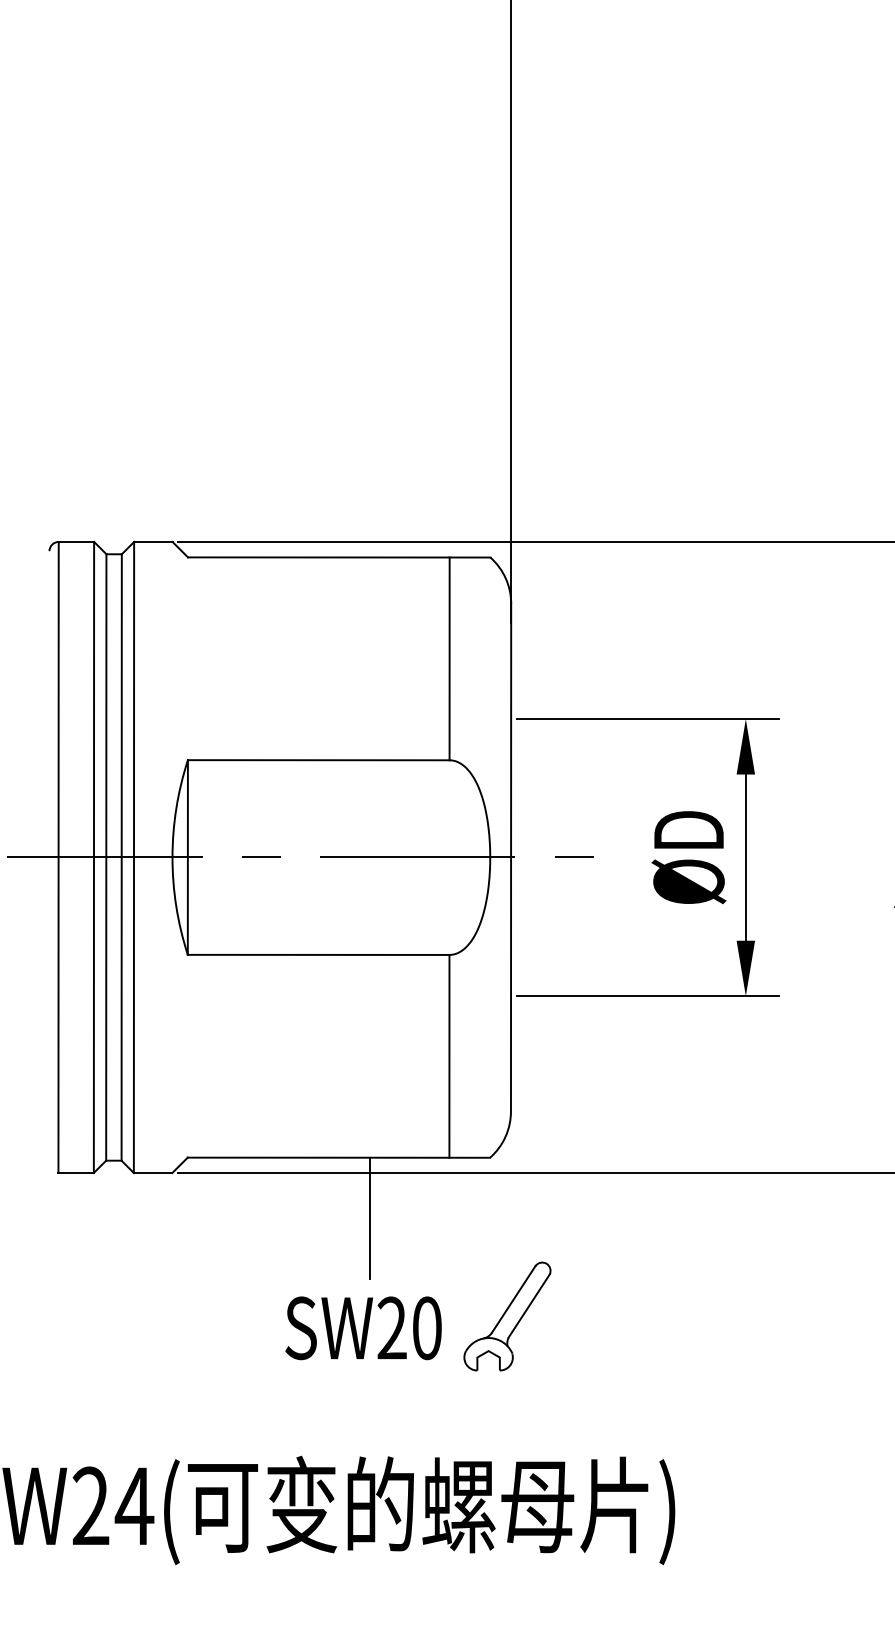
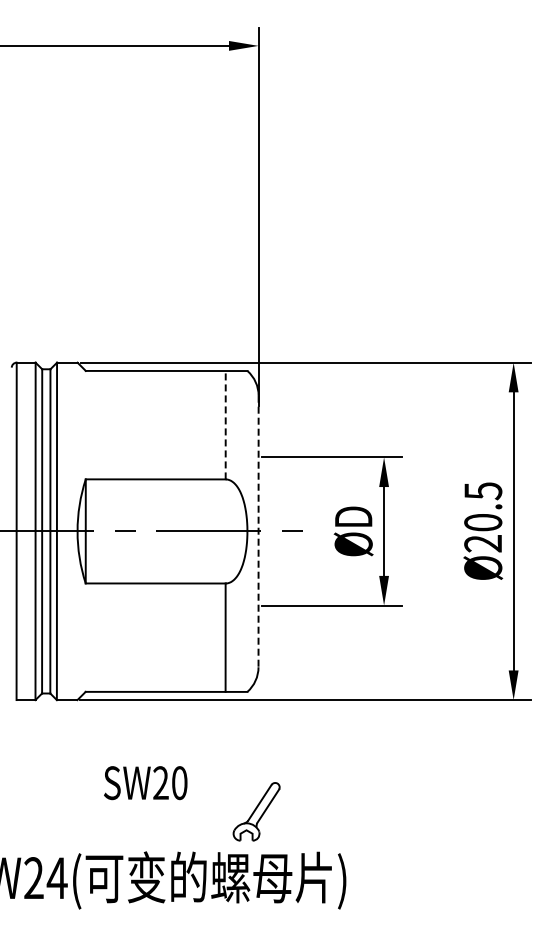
line: (449, 657) -> (225, 424), solid -> dashed
line: (510, 857) -> (258, 531), solid -> dashed
line: (370, 1216) -> (183, 723), removed
part: (507, 1315) -> (256, 811), moved
text: (363, 1329) -> (145, 783), moved

